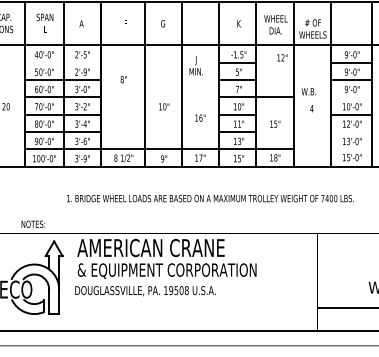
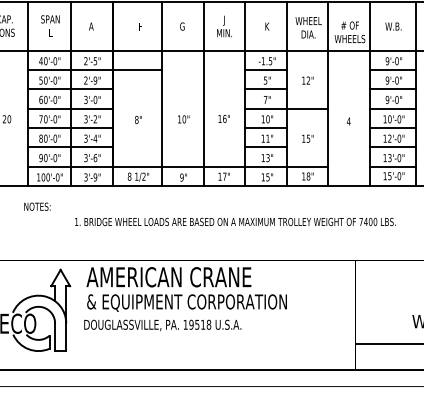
text: (282, 57) -> (307, 80), moved
line: (85, 62) -> (95, 69), added
text: (196, 65) -> (224, 26), moved
text: (123, 79) -> (138, 119), moved
text: (308, 91) -> (393, 26), moved
line: (350, 97) -> (392, 108), added
text: (199, 117) -> (223, 118), moved
line: (350, 131) -> (392, 147), added
line: (350, 148) -> (392, 166), added
text: (33, 224) -> (37, 206), moved
text: (181, 290) -> (203, 324), 19508 -> 19518

